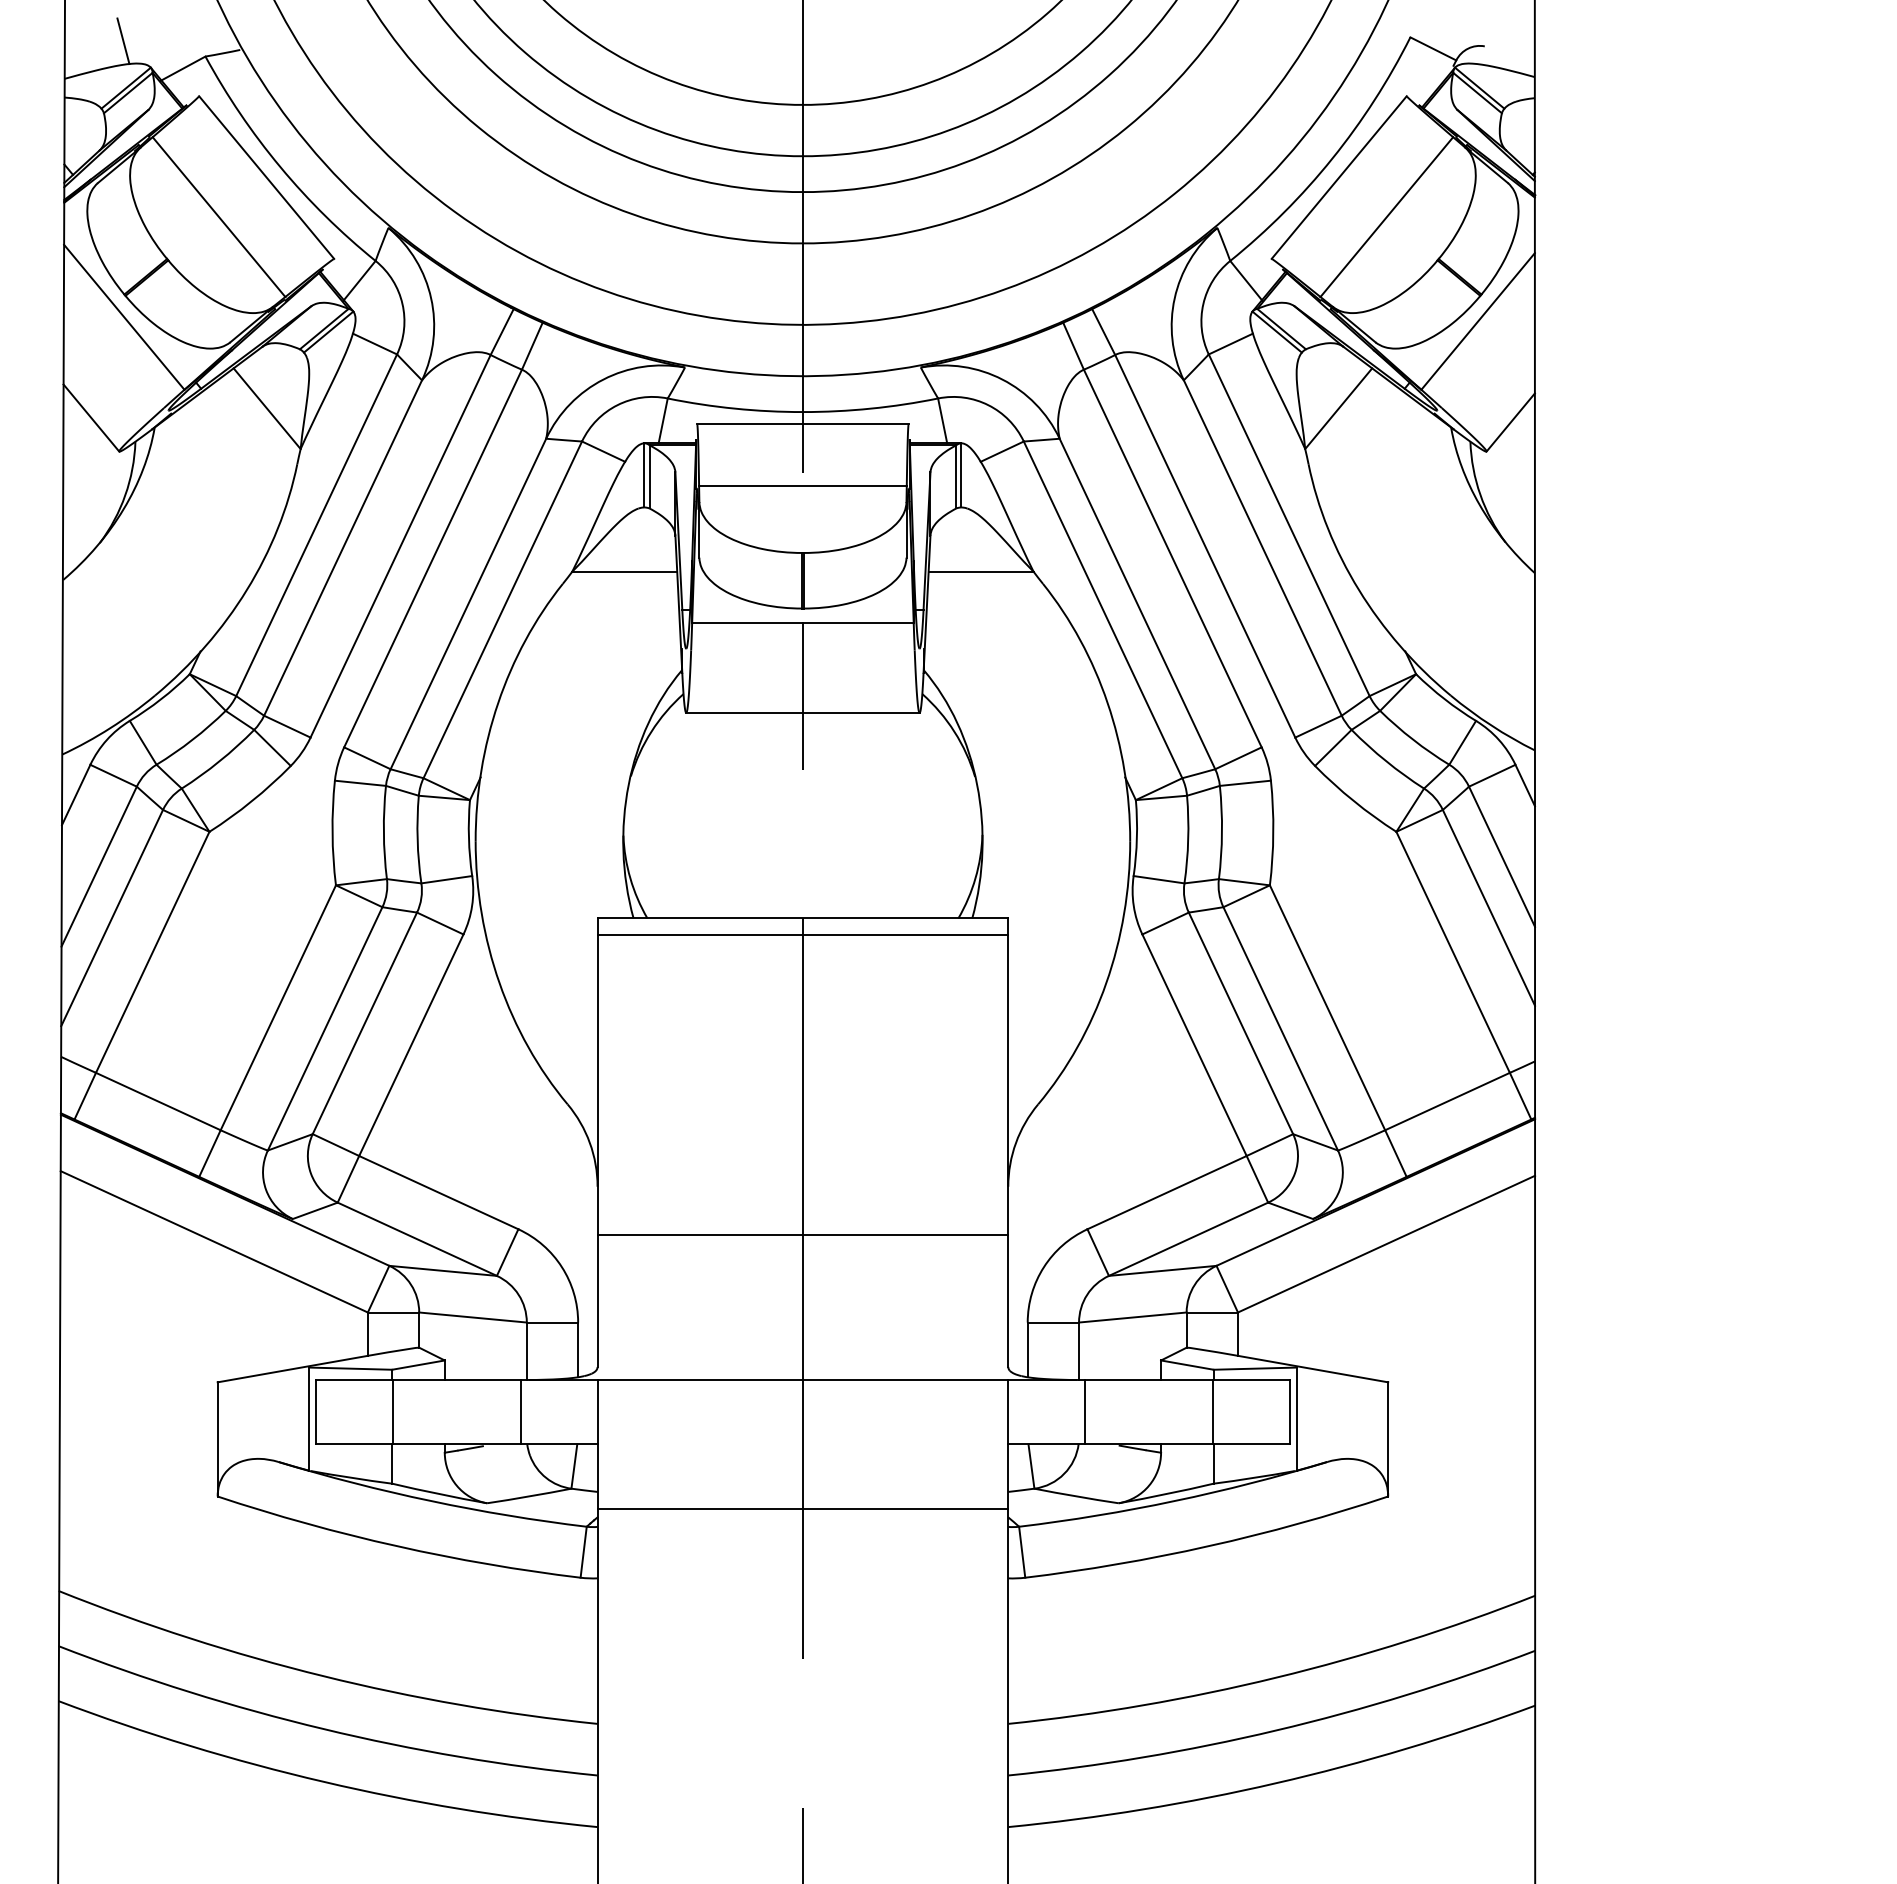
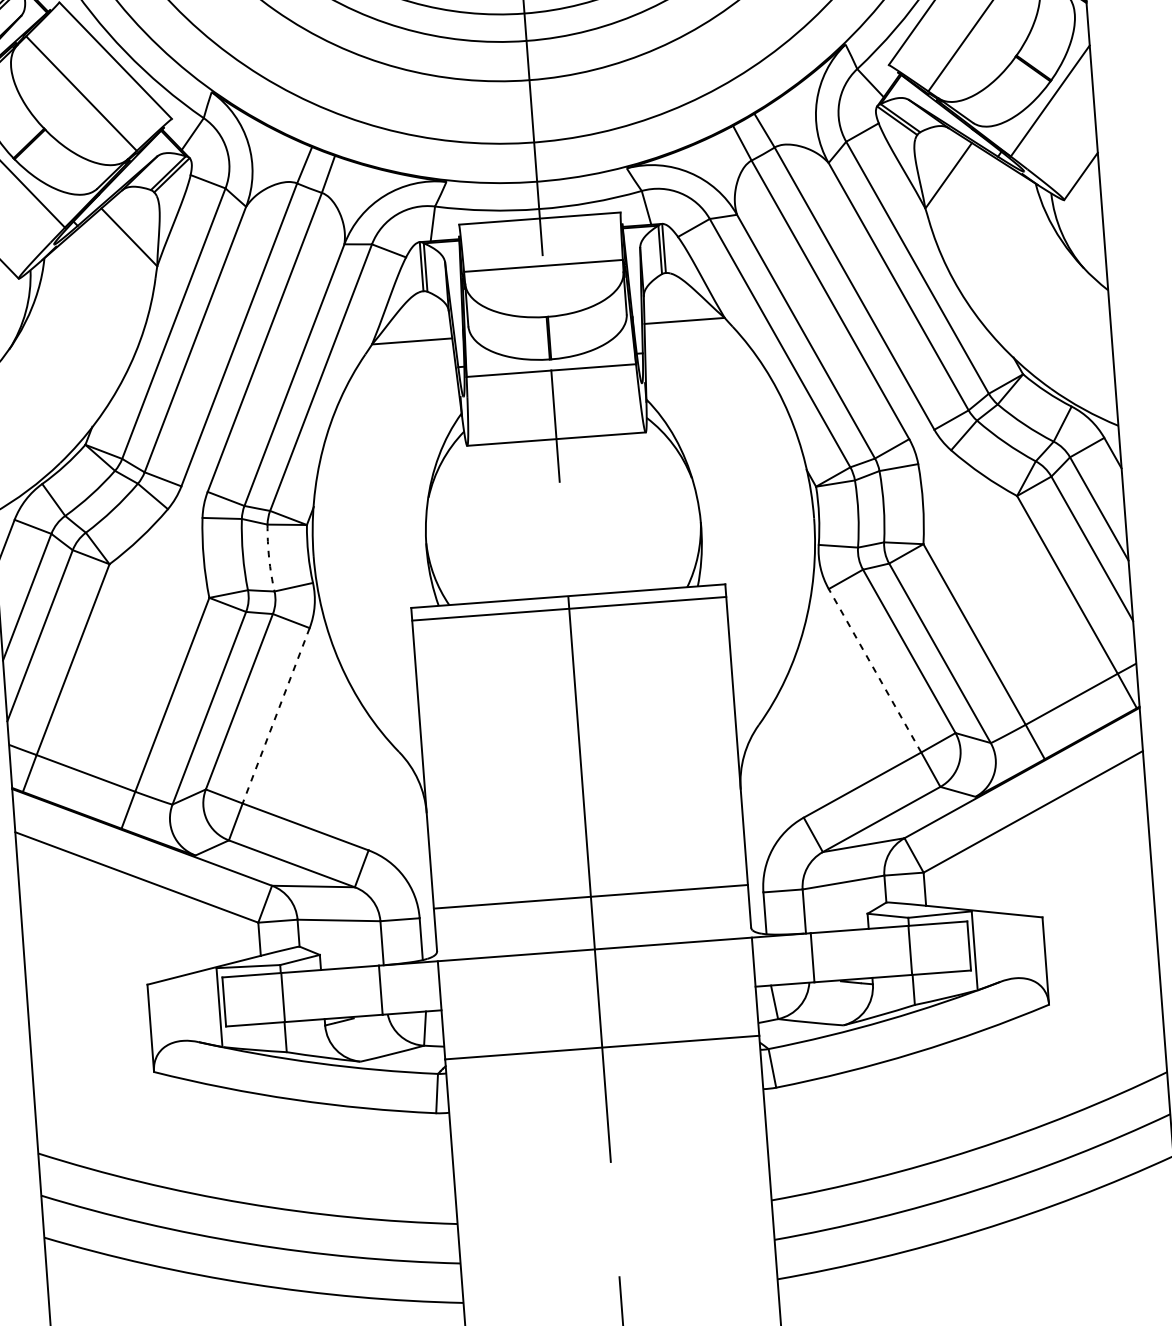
arc: (417, 839) -> (269, 558), solid -> dashed
line: (1194, 1044) -> (874, 670), solid -> dashed
line: (411, 1045) -> (276, 716), solid -> dashed
line: (802, 1235) -> (590, 896), moved

